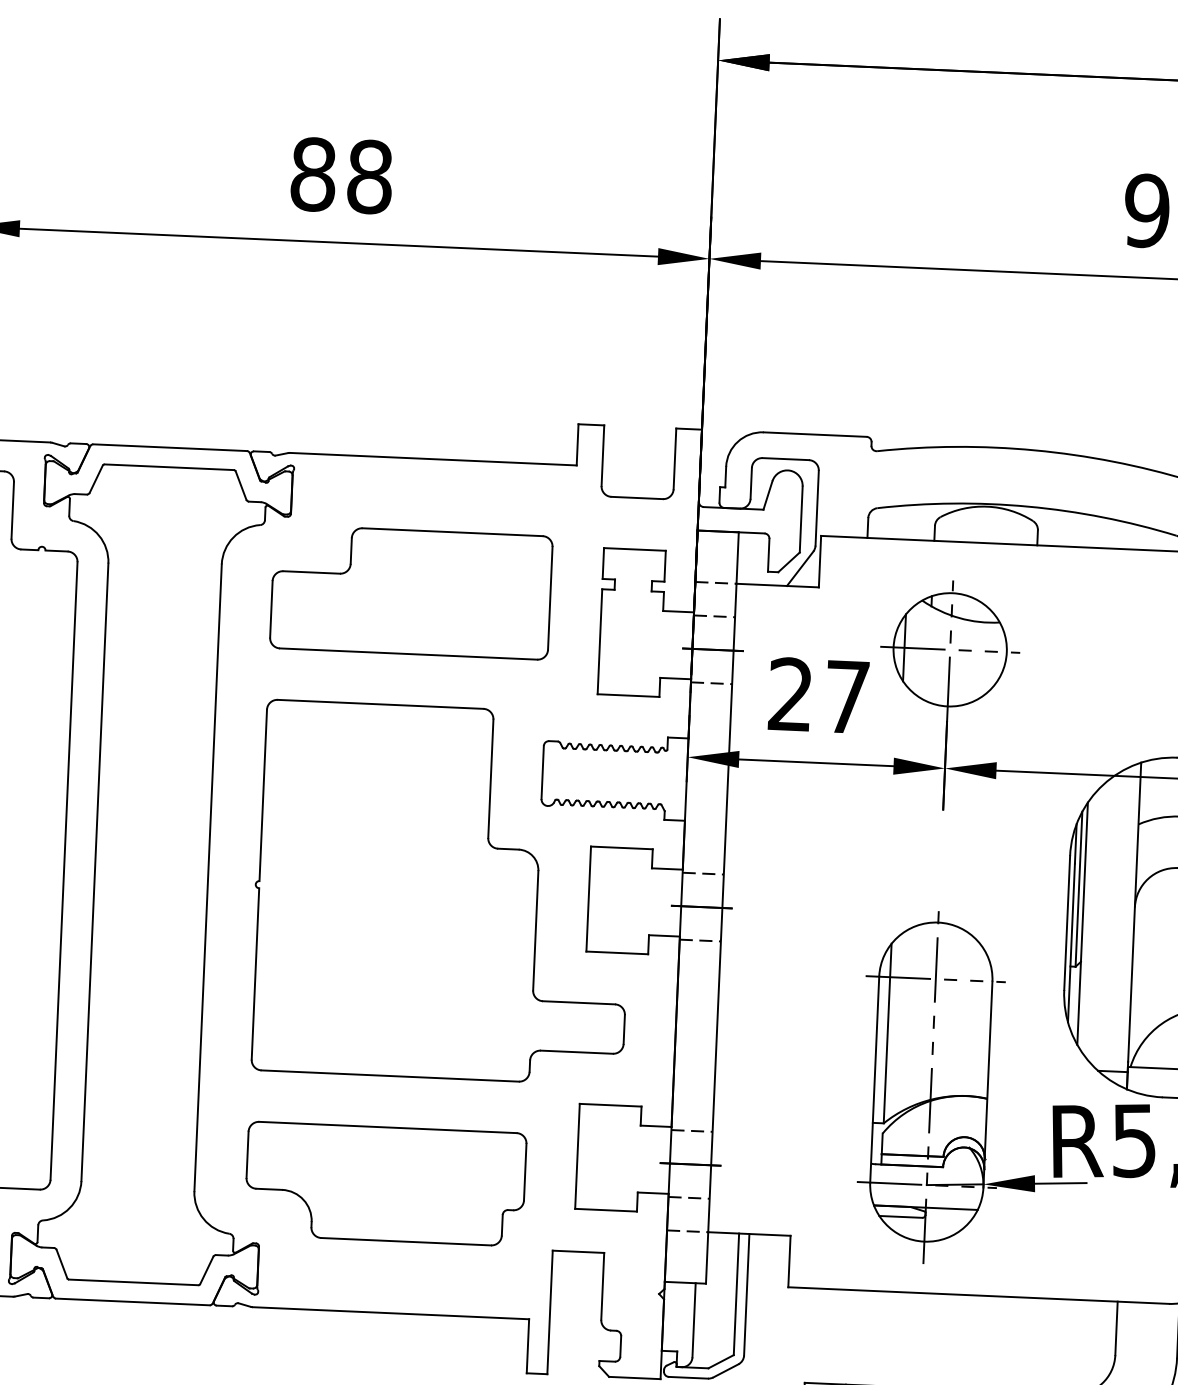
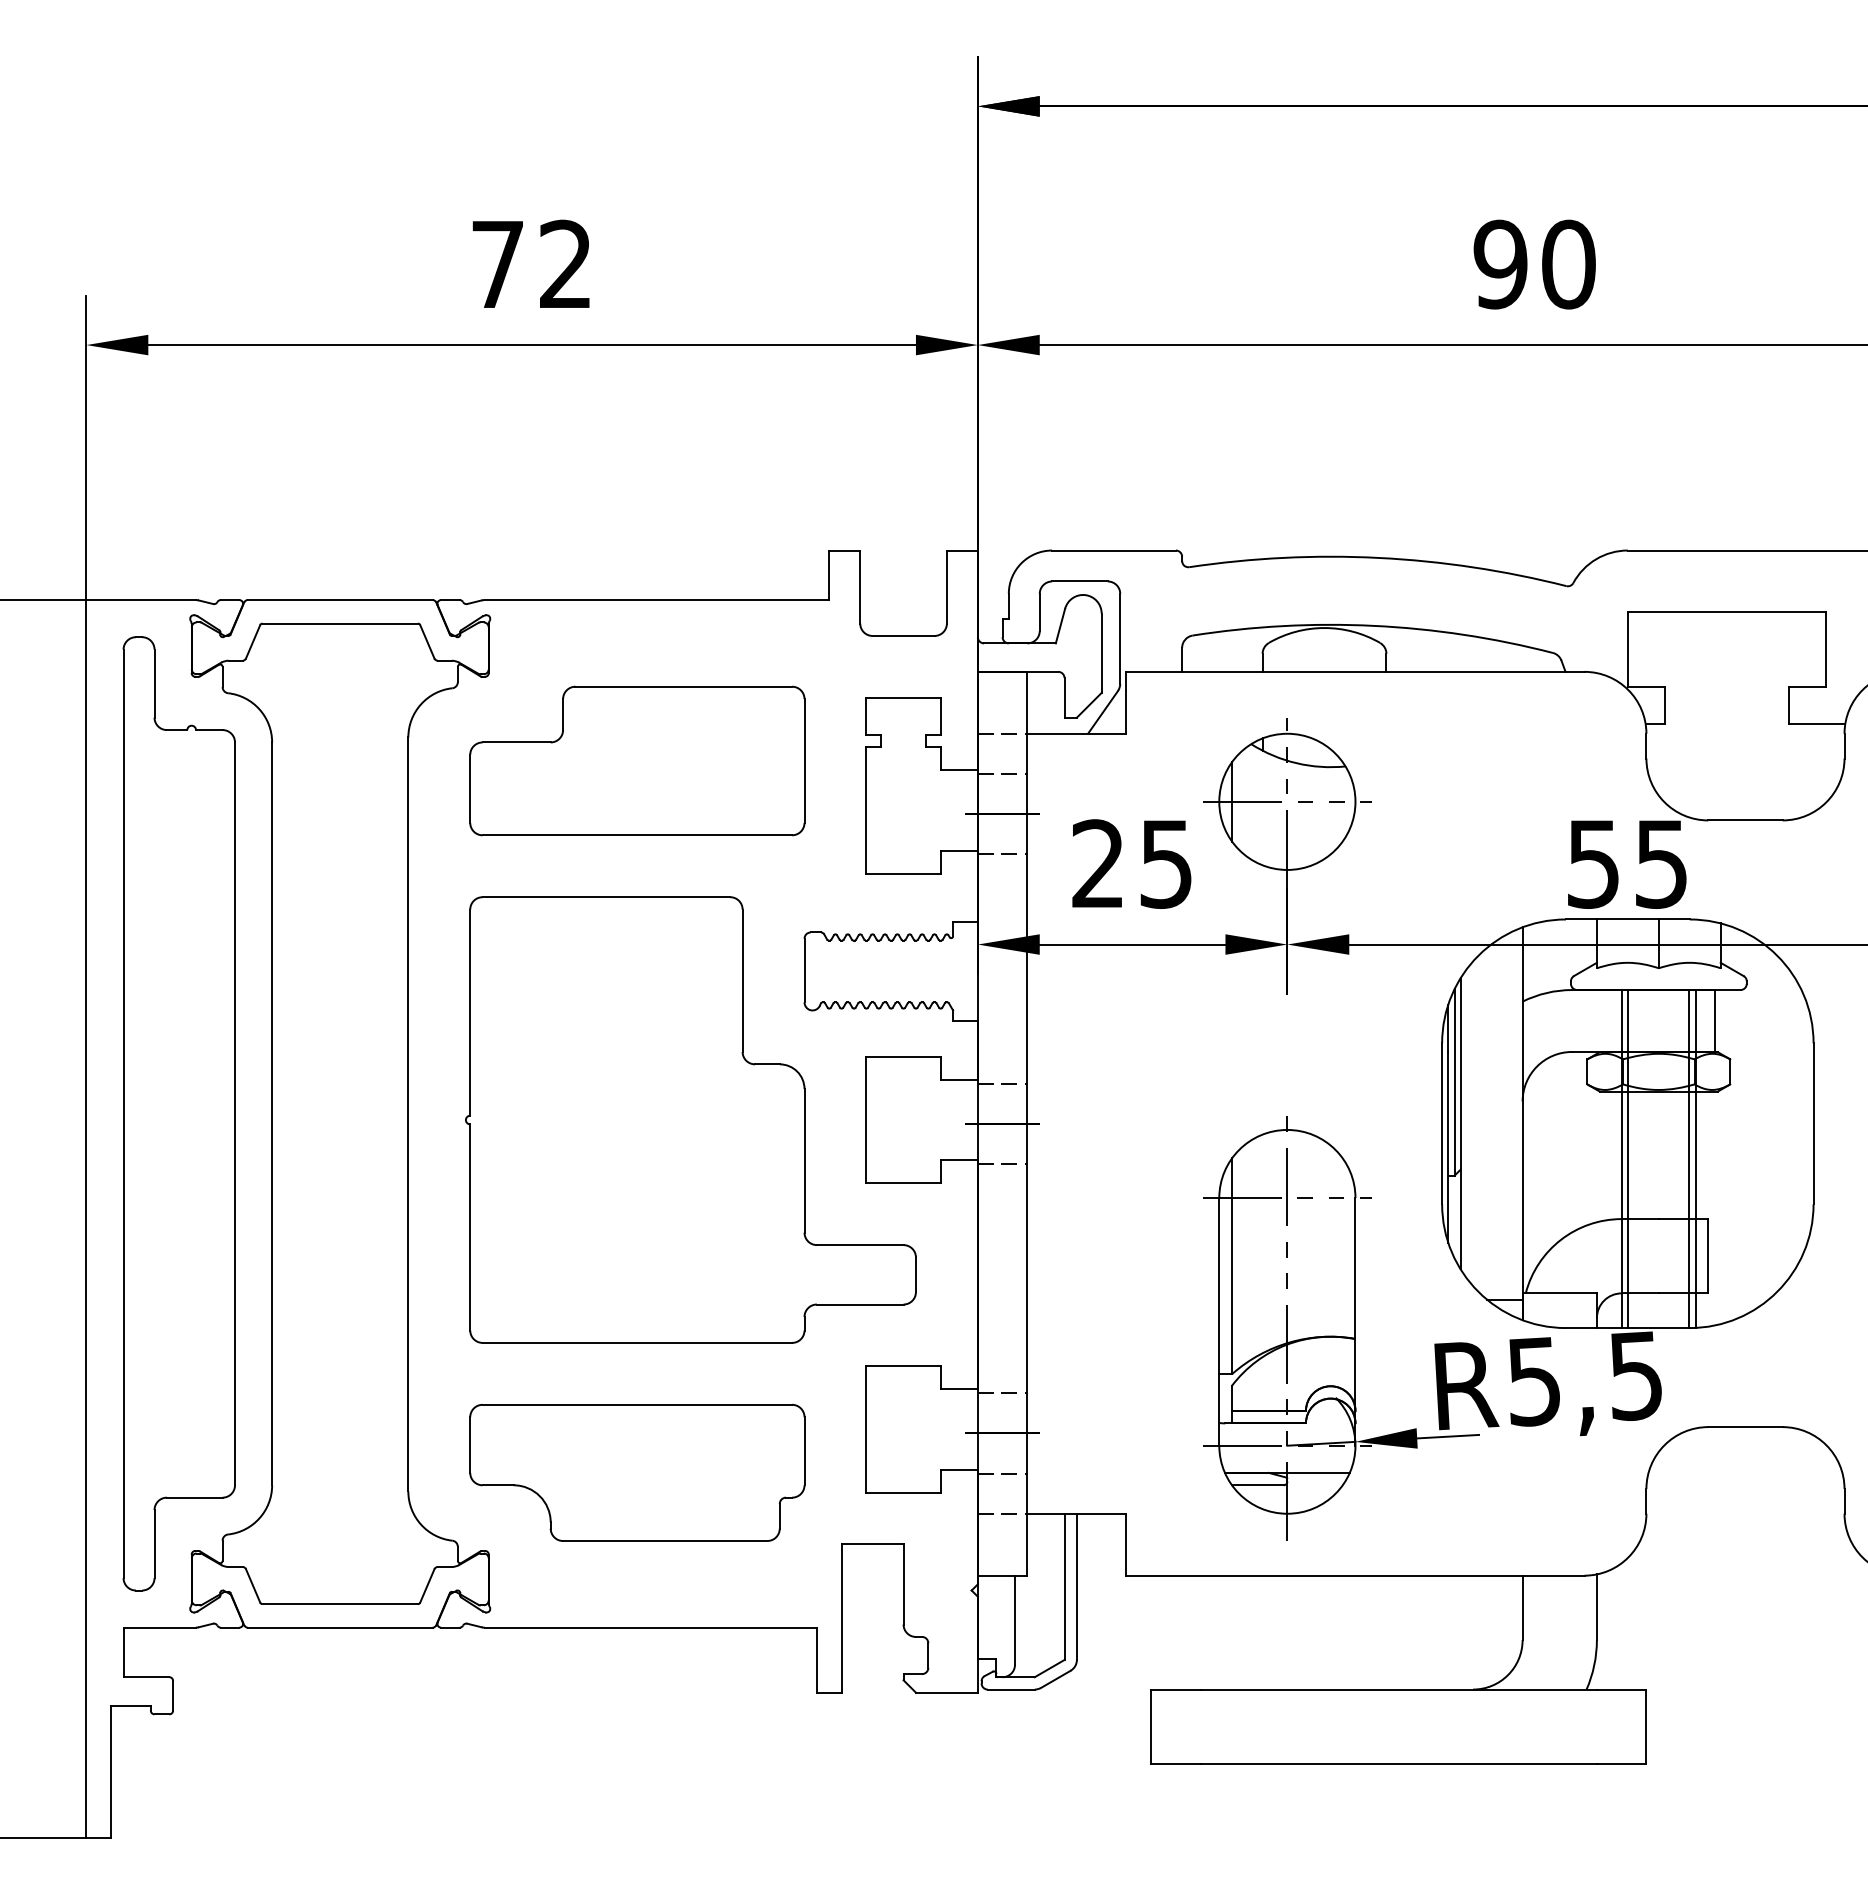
text: (341, 175) -> (531, 264), 88 -> 72
text: (846, 697) -> (1165, 864), 27 -> 25

